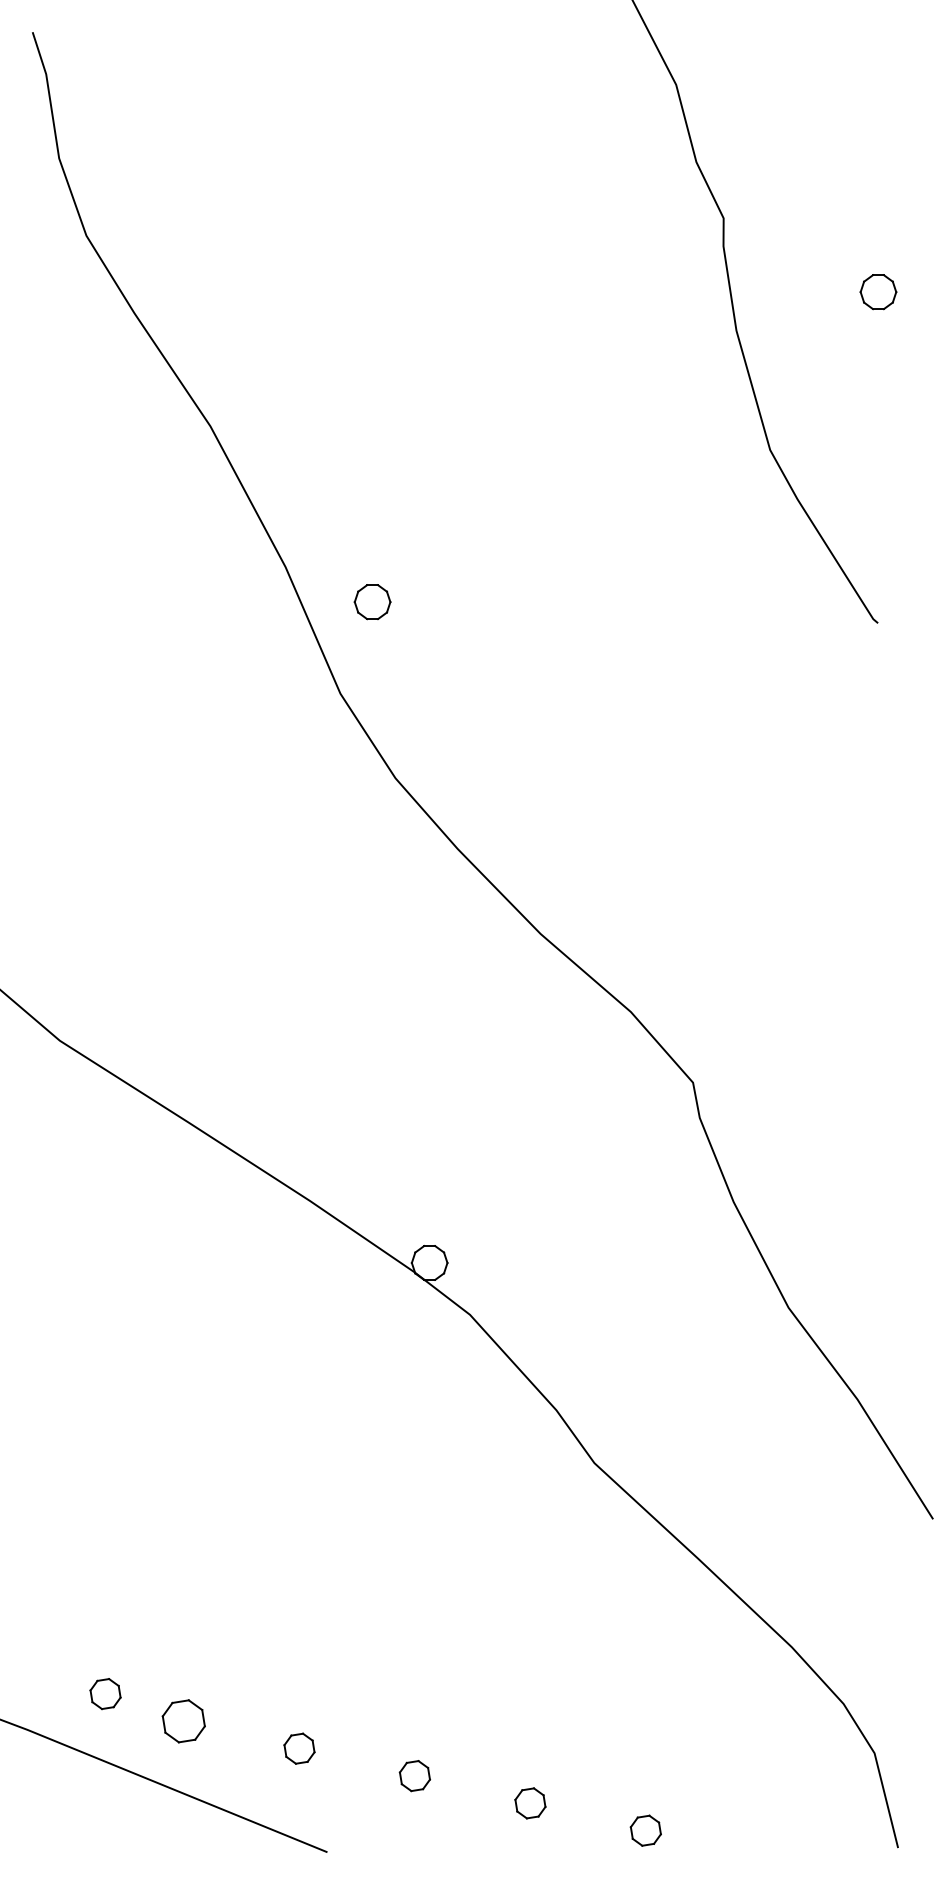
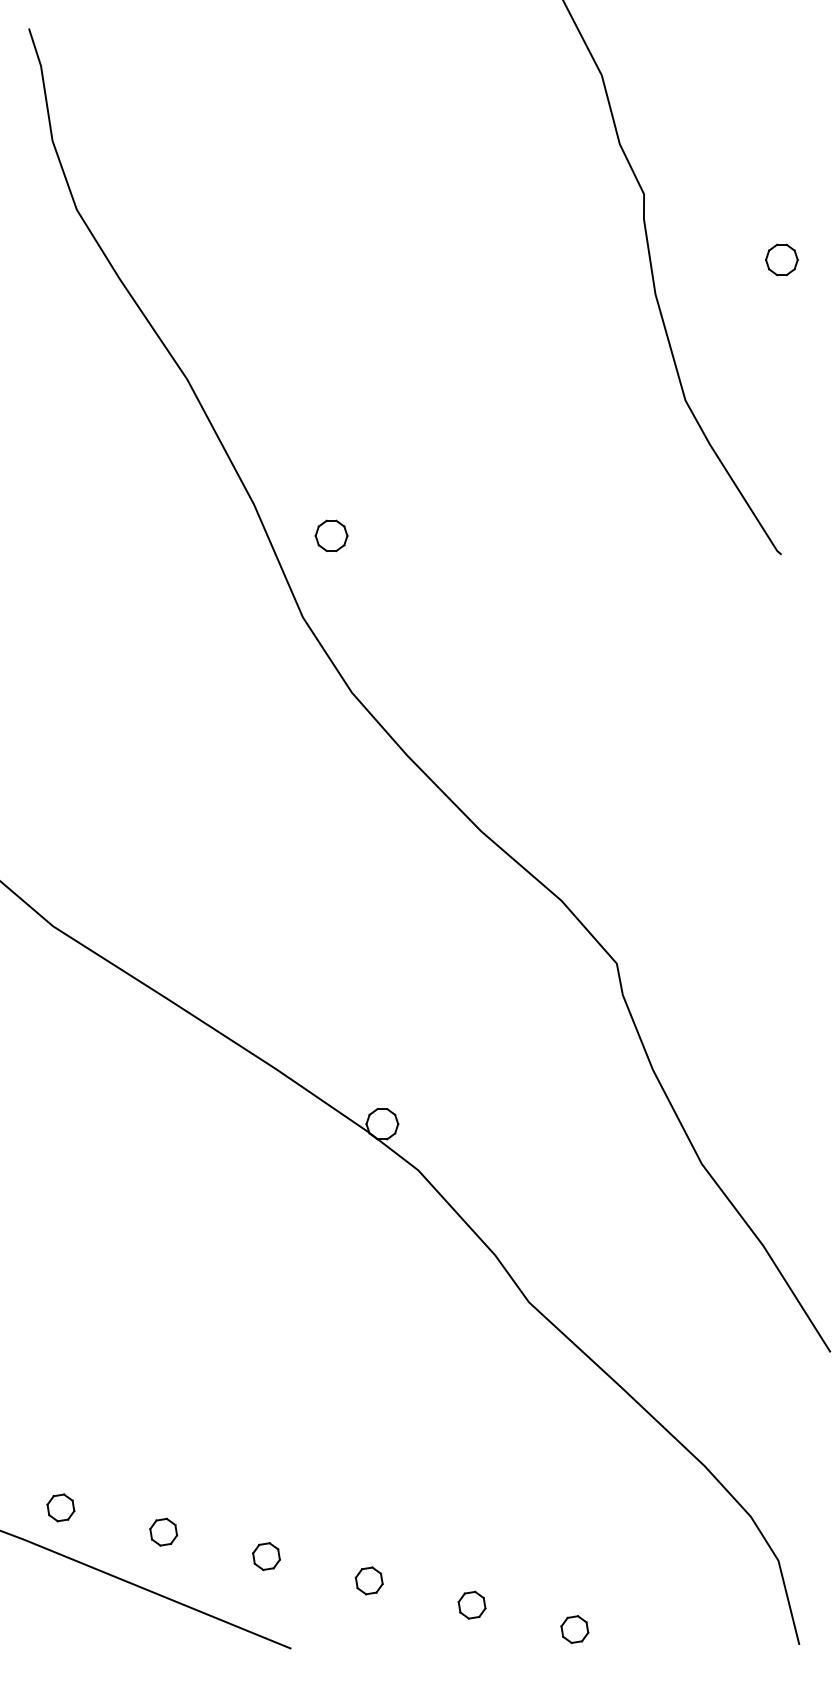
part: (105, 1694) -> (60, 1508), moved
part: (184, 1721) -> (164, 1532), size x0.71

